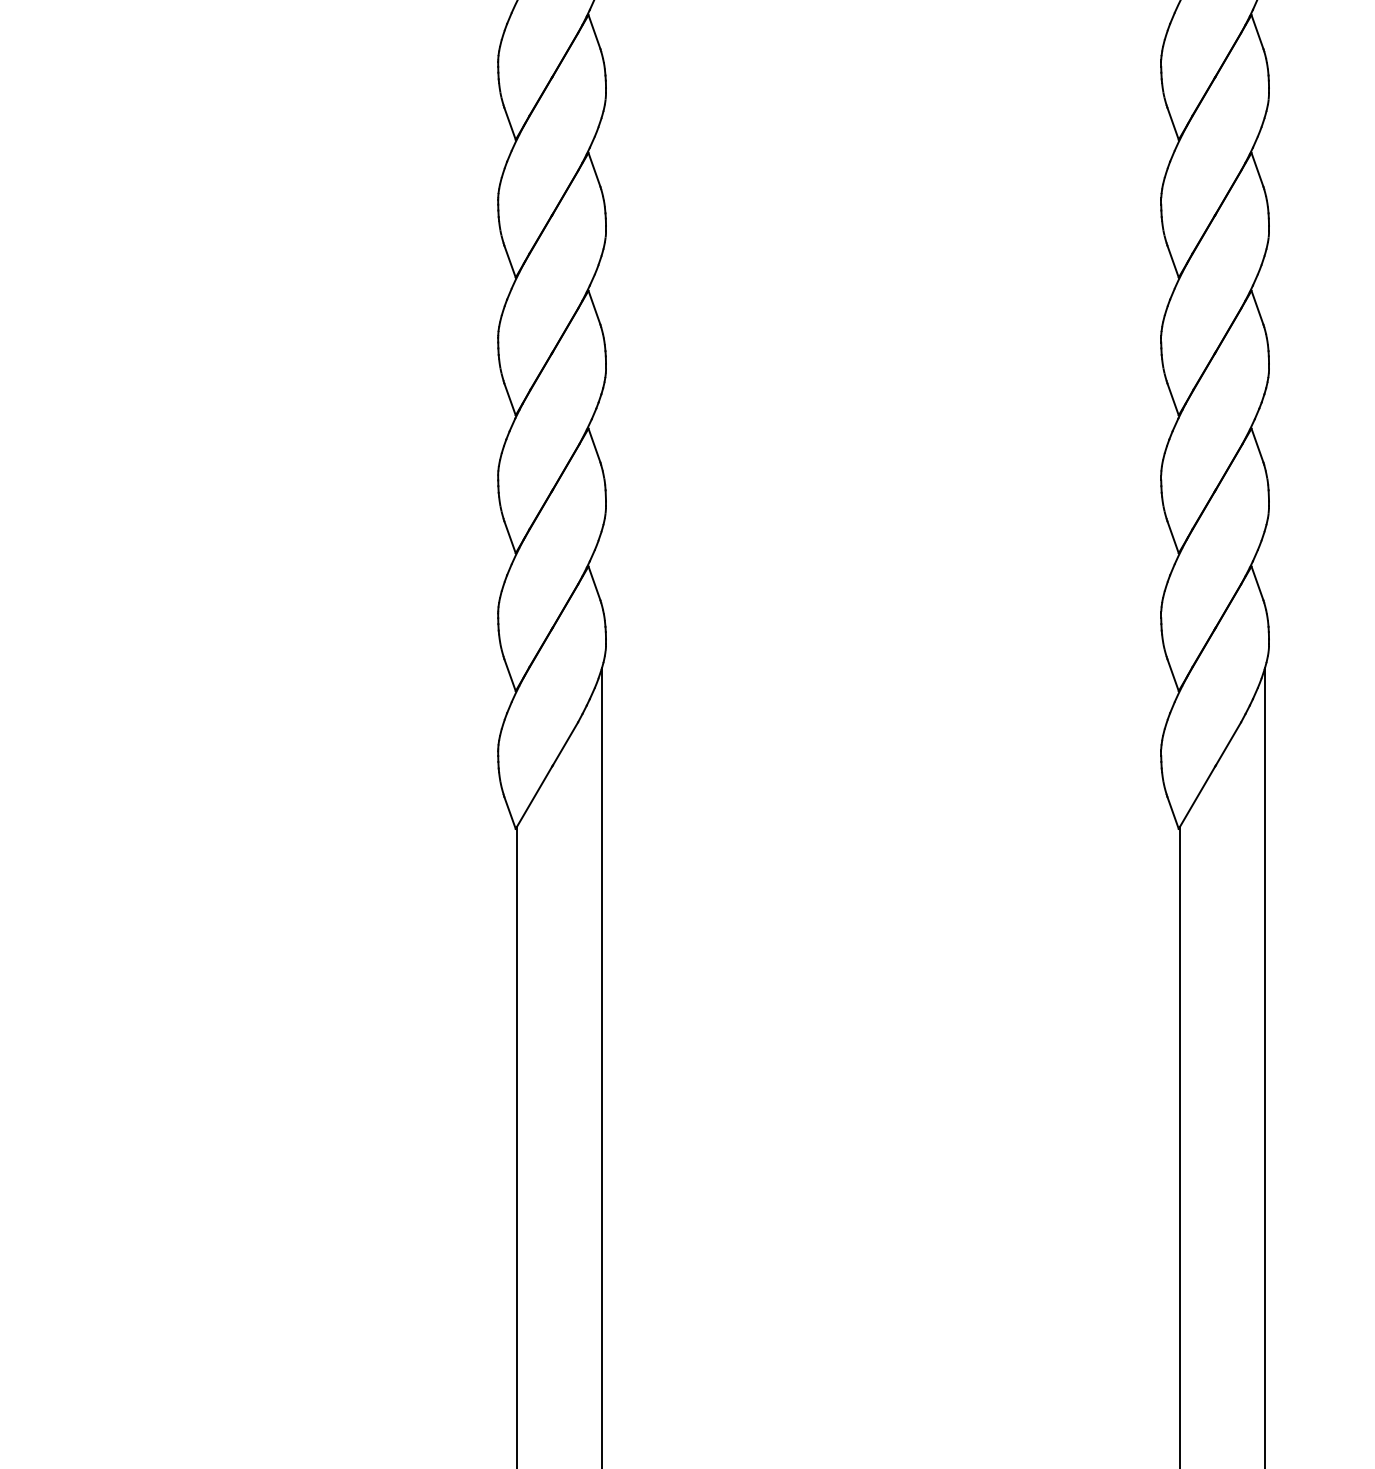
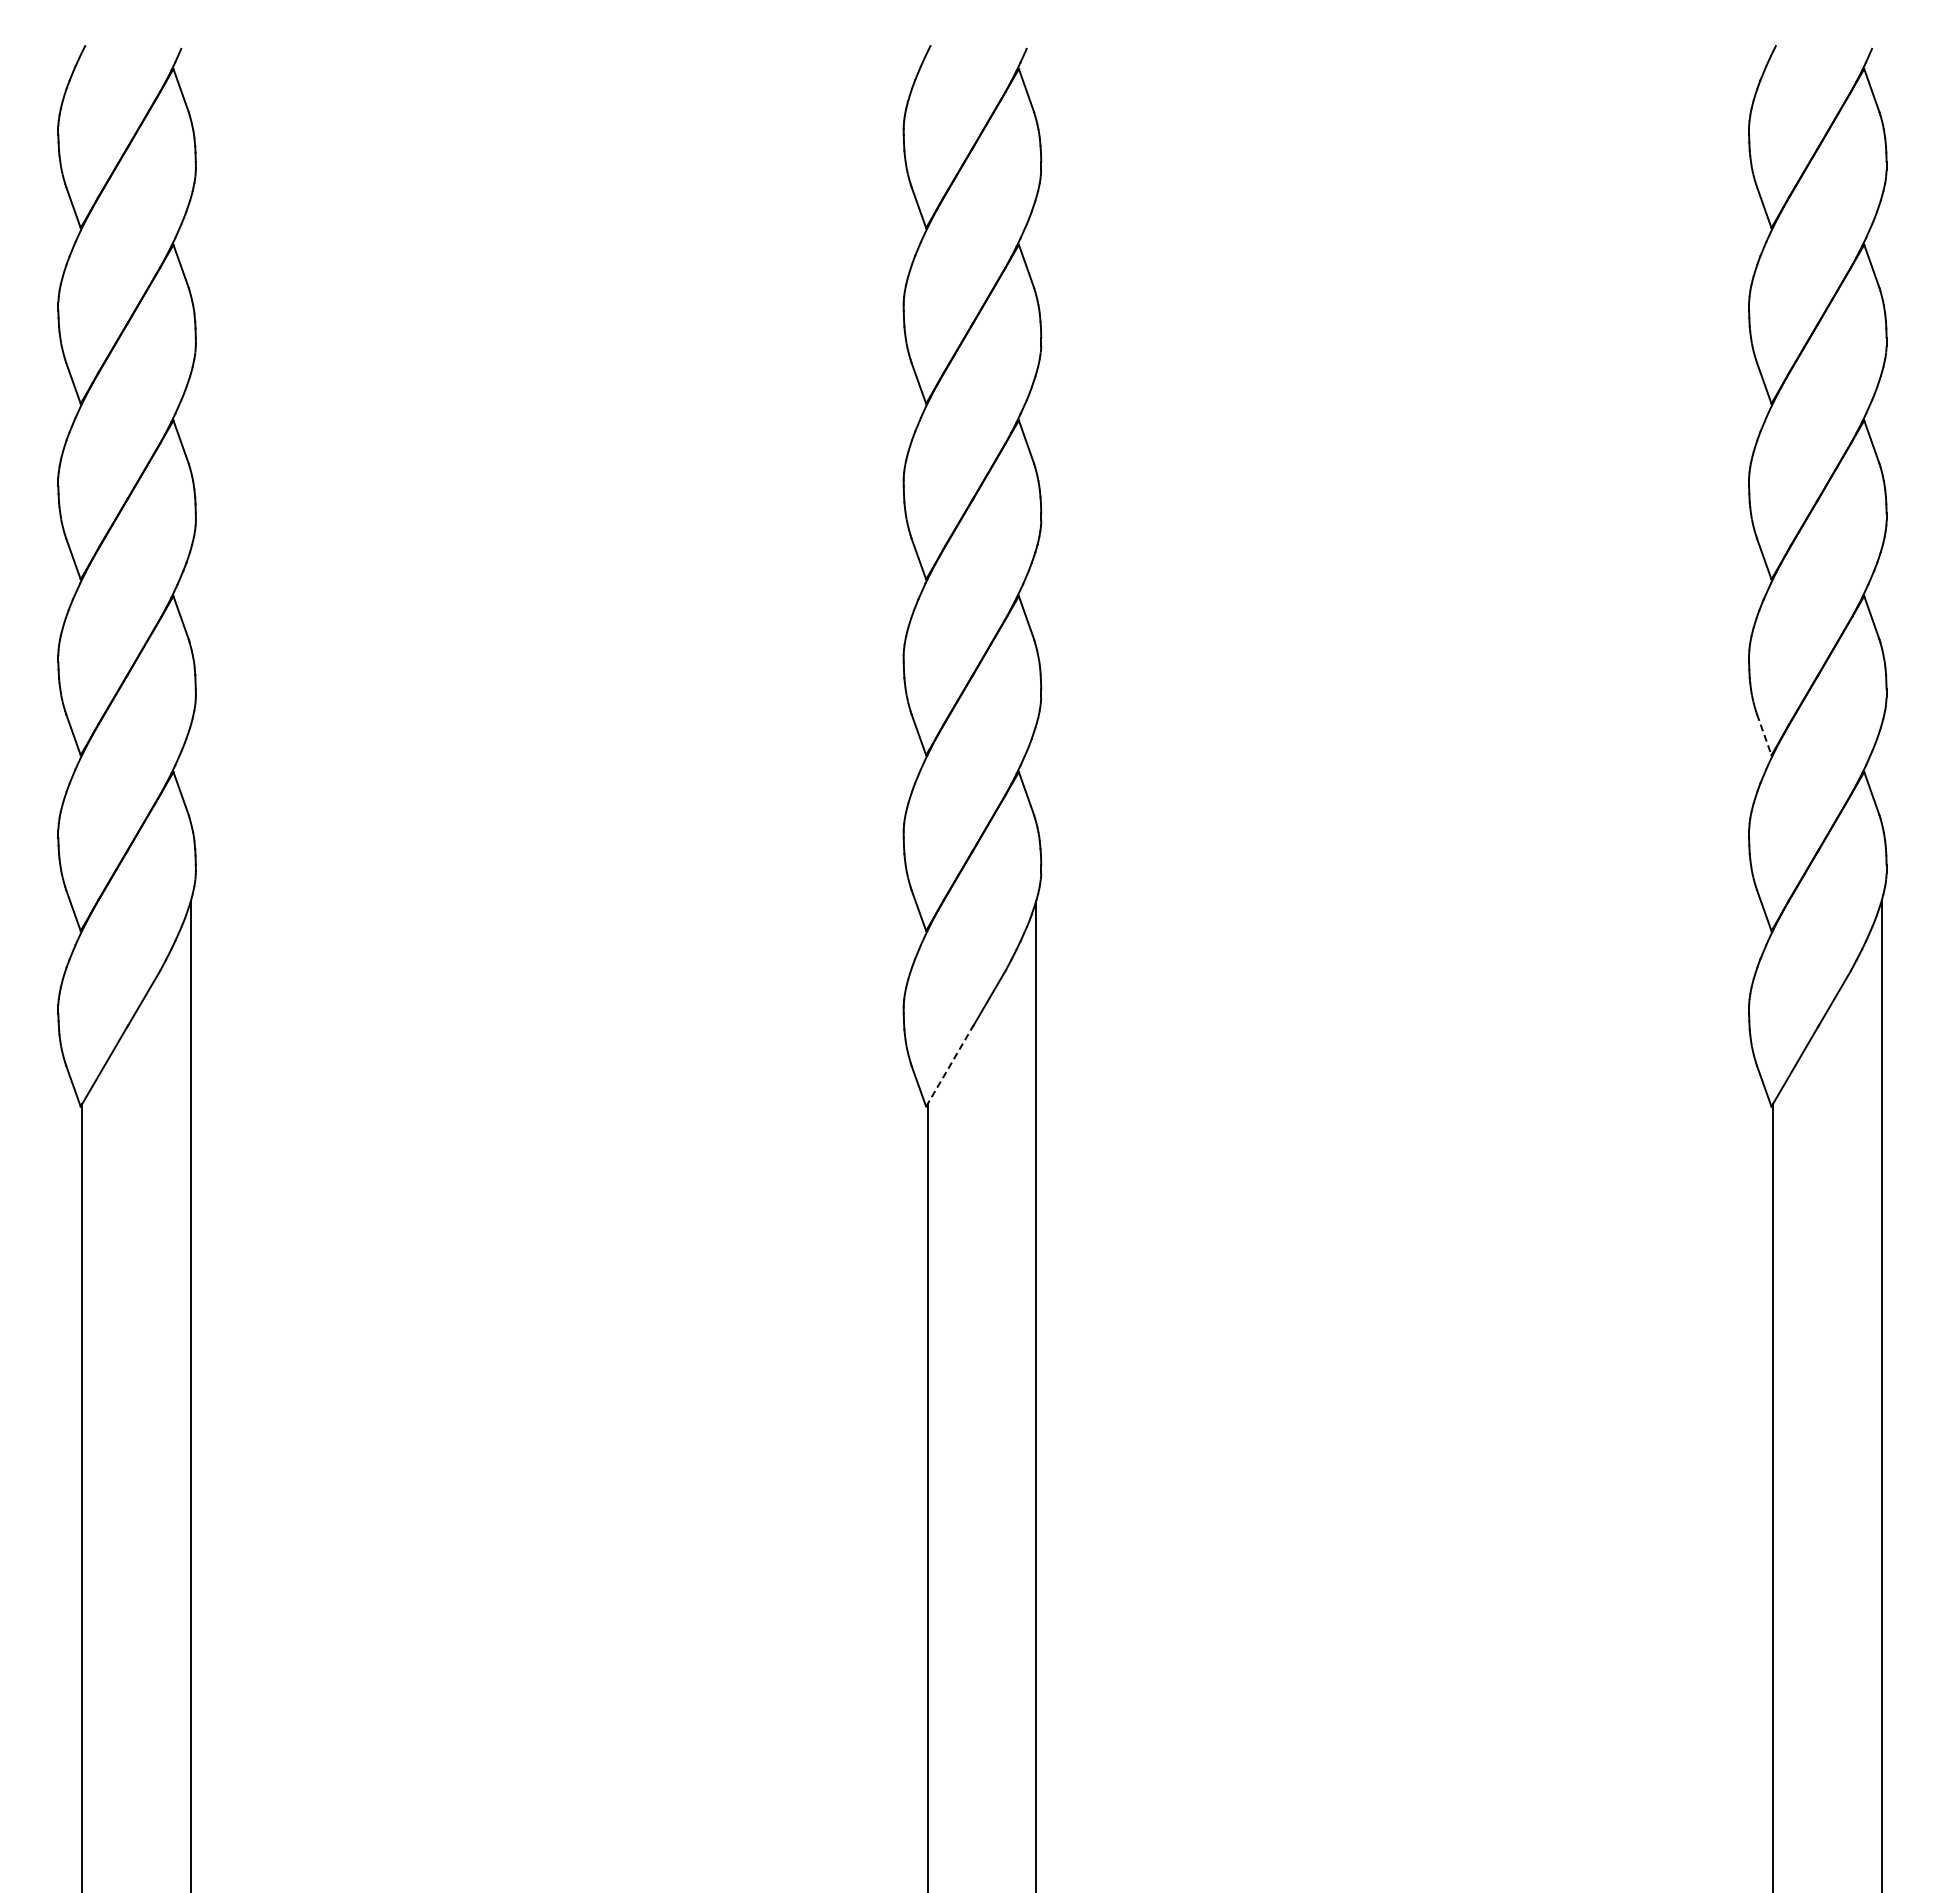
line: (1173, 537) -> (1764, 734), solid -> dashed
line: (534, 797) -> (949, 1066), solid -> dashed

